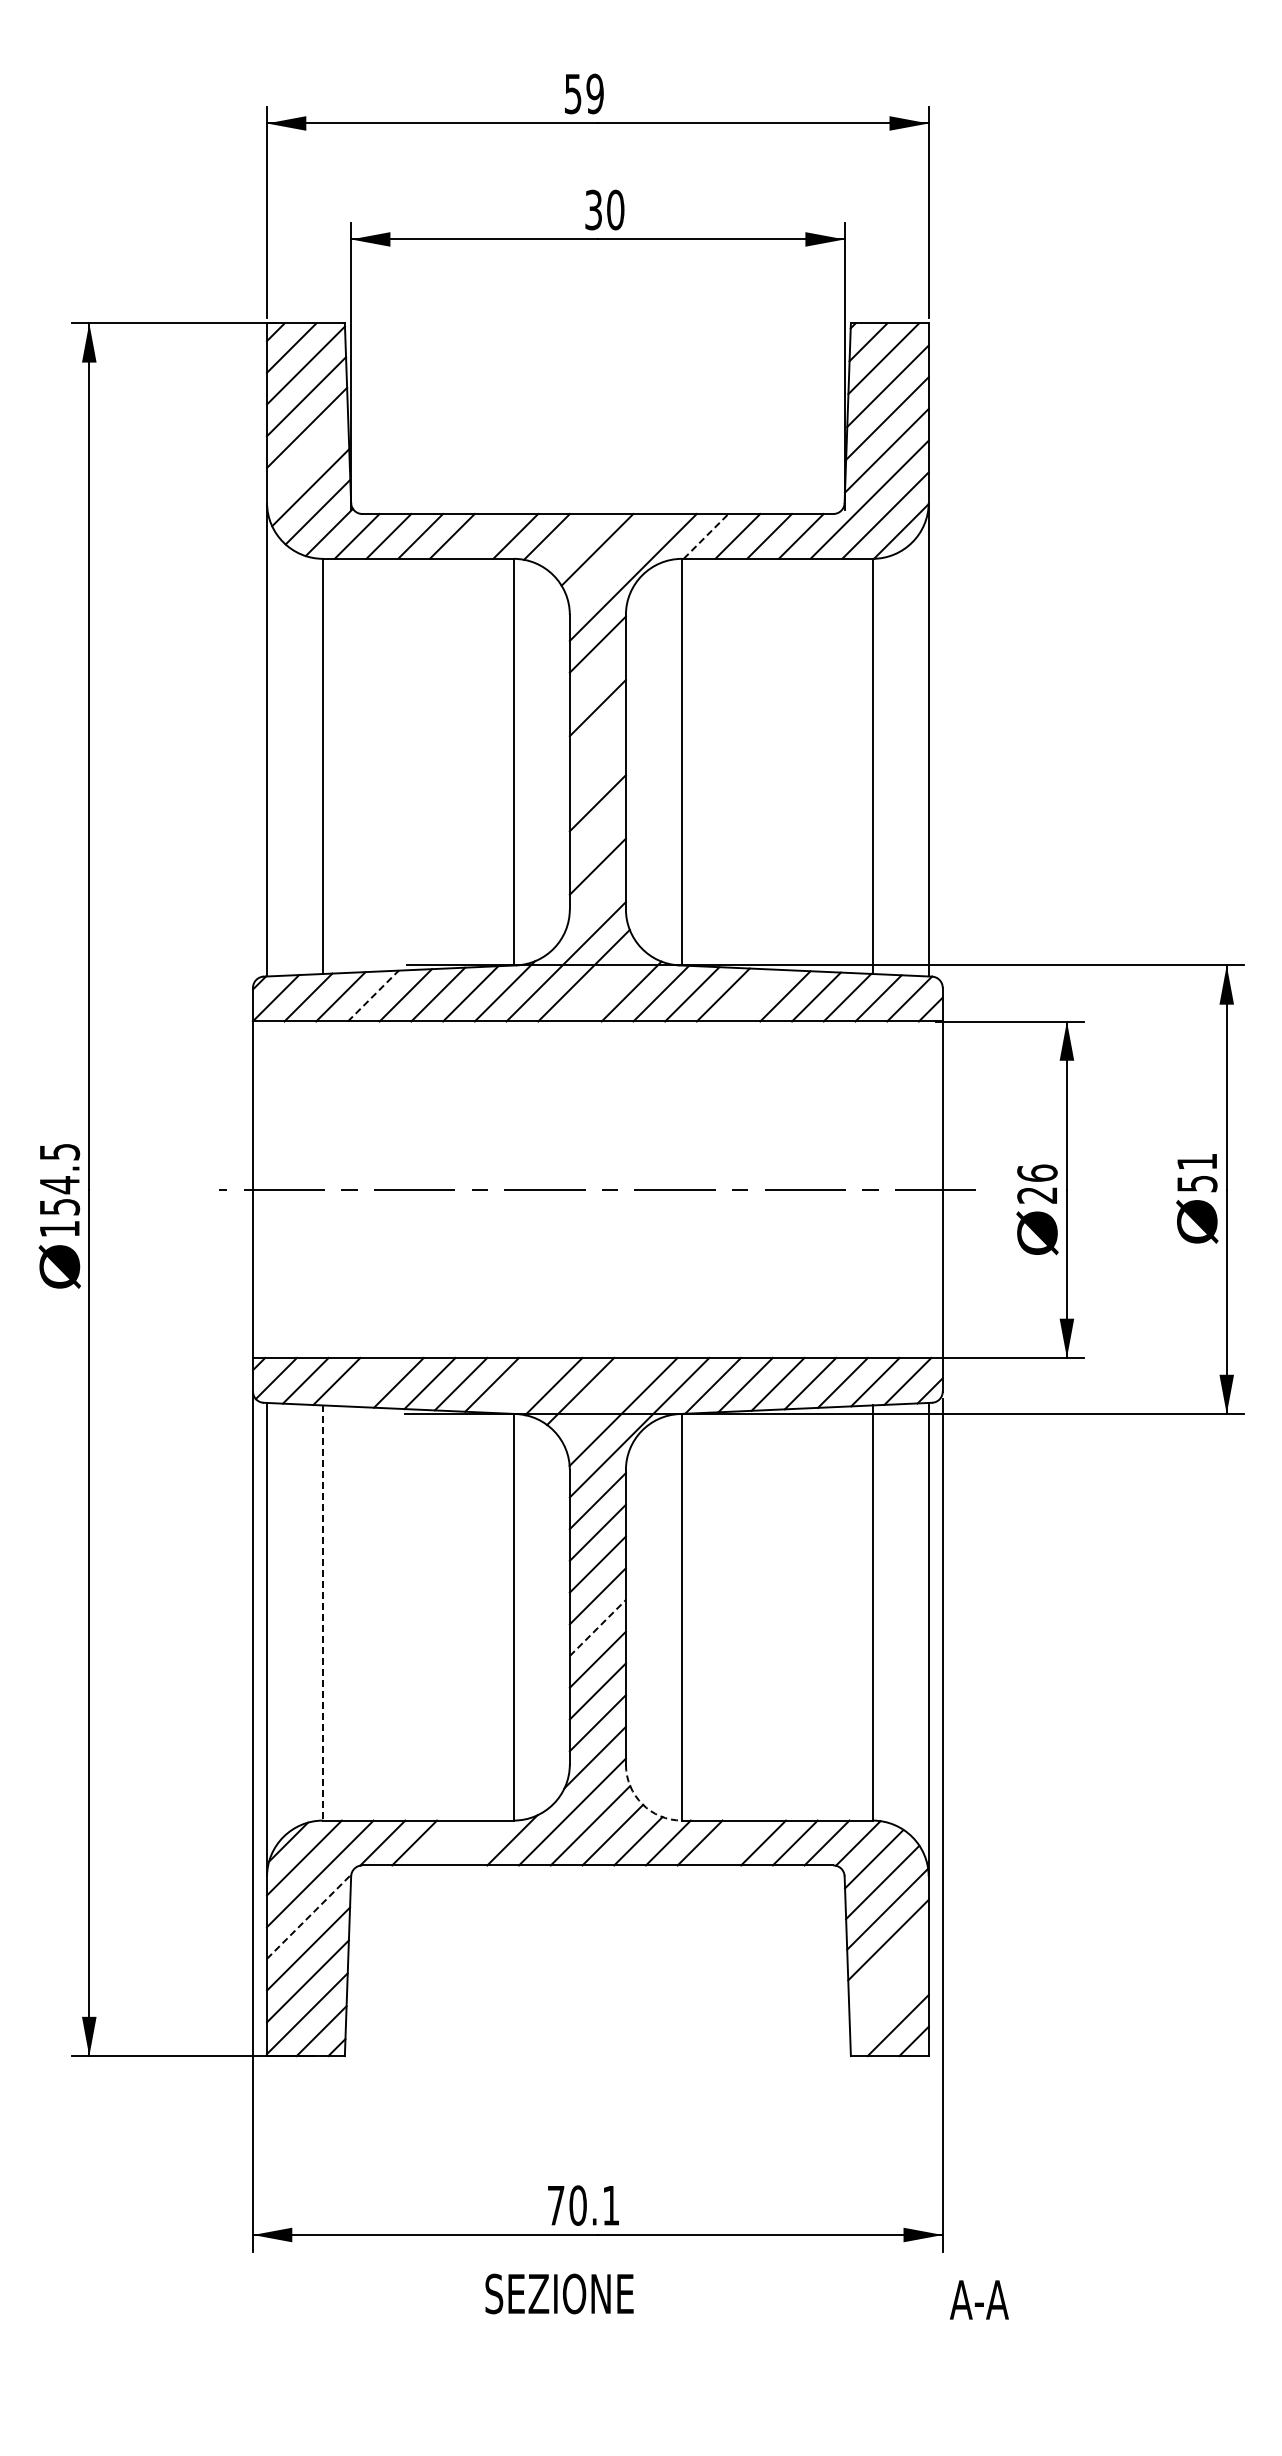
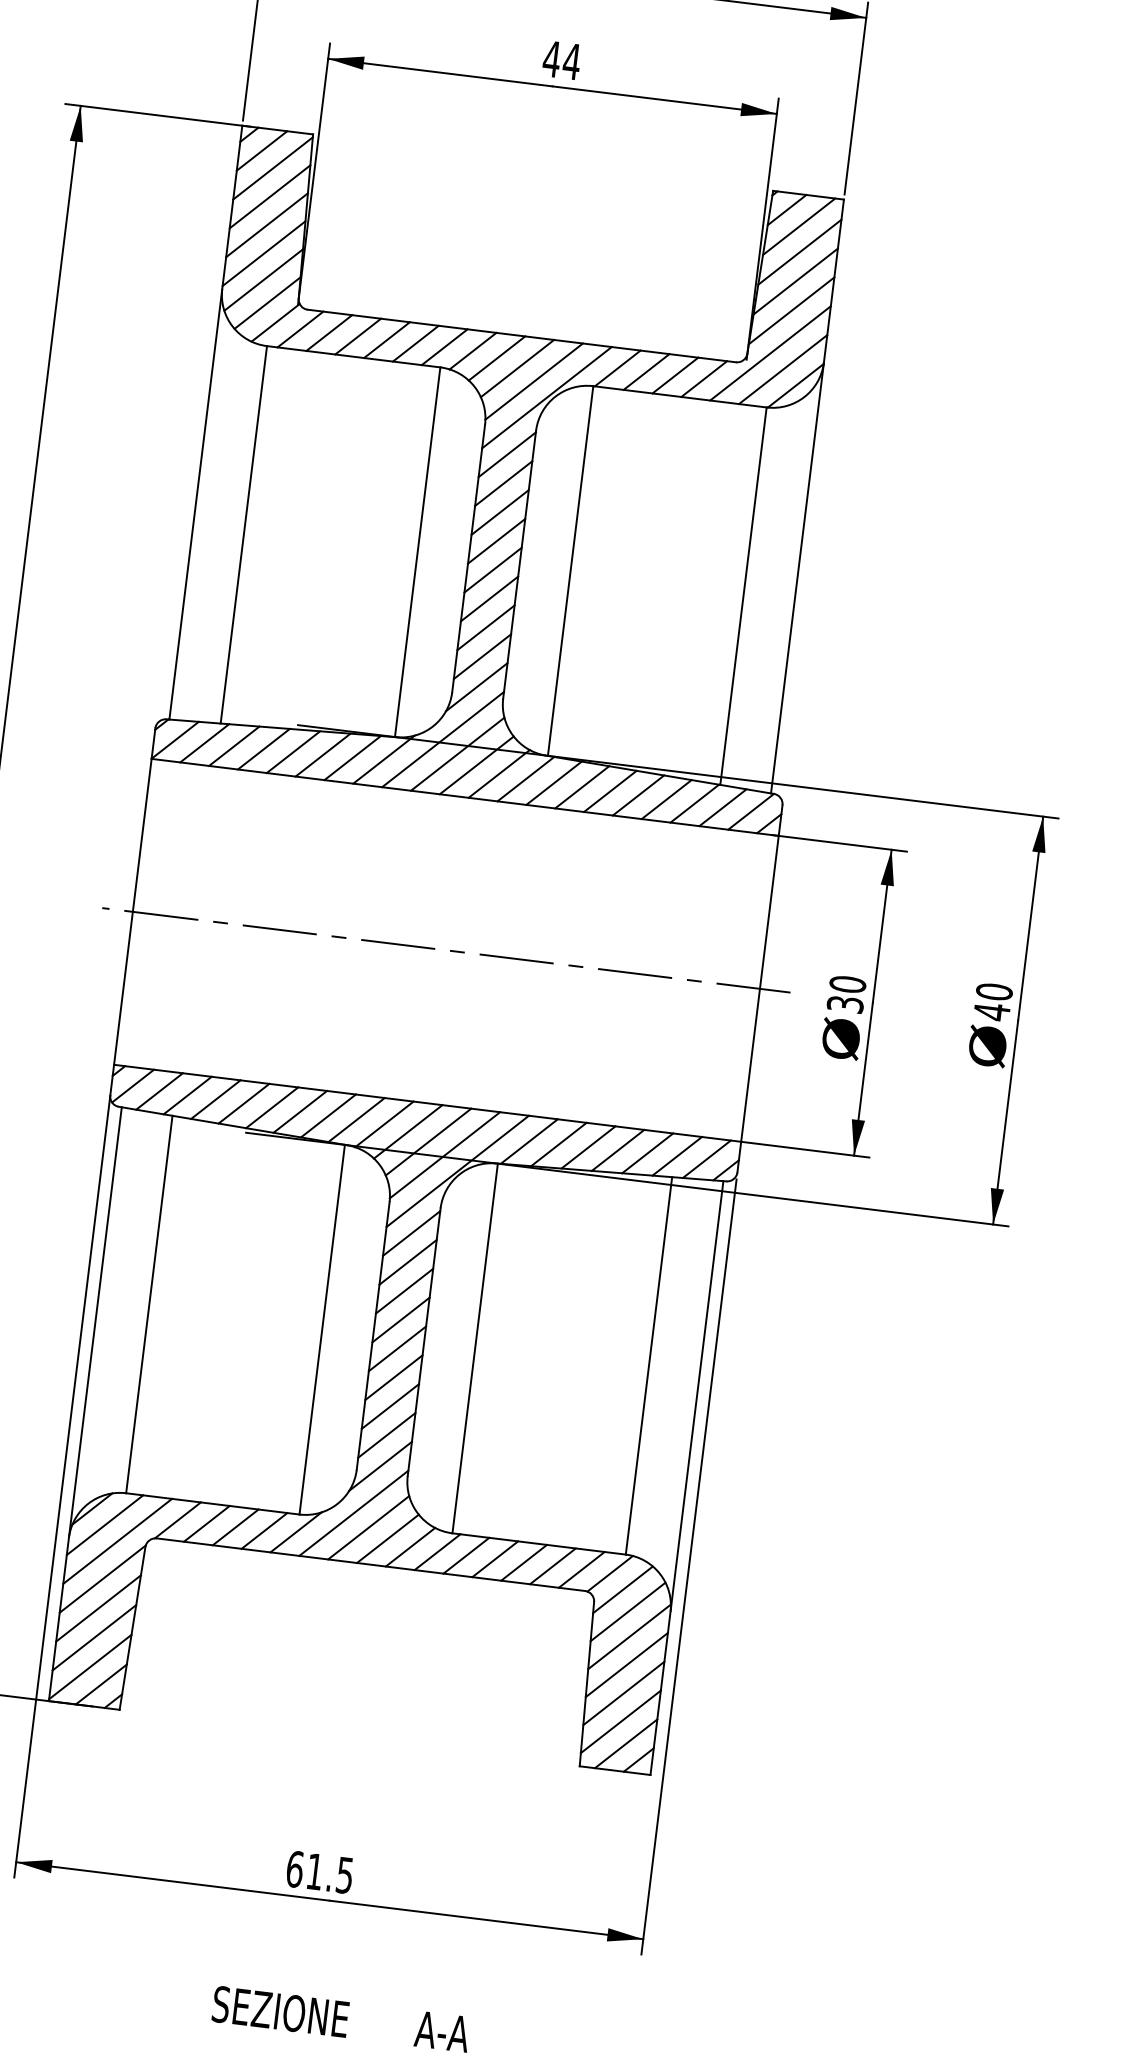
text: (604, 209) -> (561, 59), 30 -> 44
line: (307, 458) -> (264, 253), added
line: (483, 536) -> (415, 343), added
line: (706, 536) -> (618, 368), dashed -> solid
line: (573, 541) -> (496, 358), added
line: (617, 561) -> (534, 381), added
line: (597, 676) -> (503, 483), added
line: (597, 739) -> (496, 540), added
line: (597, 771) -> (492, 570), added
line: (597, 834) -> (485, 627), added
line: (595, 900) -> (476, 687), added
line: (605, 985) -> (476, 765), added
line: (754, 995) -> (610, 791), added
line: (373, 996) -> (263, 749), dashed -> solid
text: (1197, 1173) -> (993, 1002), 51 -> 40
text: (1037, 1183) -> (846, 993), 26 -> 30
line: (367, 1381) -> (215, 1098), added
line: (522, 1385) -> (356, 1119), added
line: (603, 1399) -> (428, 1141), added
line: (323, 1613) -> (149, 1305), dashed -> solid
line: (597, 1628) -> (397, 1349), dashed -> solid
arc: (642, 1804) -> (418, 1514), dashed -> solid
line: (445, 1842) -> (234, 1526), added
line: (477, 1842) -> (264, 1530), added
line: (731, 1842) -> (495, 1558), added
line: (309, 1916) -> (103, 1578), dashed -> solid
line: (888, 1971) -> (623, 1693), added
line: (889, 2002) -> (620, 1721), added
text: (583, 2205) -> (319, 1872), 70.1 -> 61.5
text: (559, 2293) -> (280, 2011), moved
text: (979, 2299) -> (442, 2031), moved

